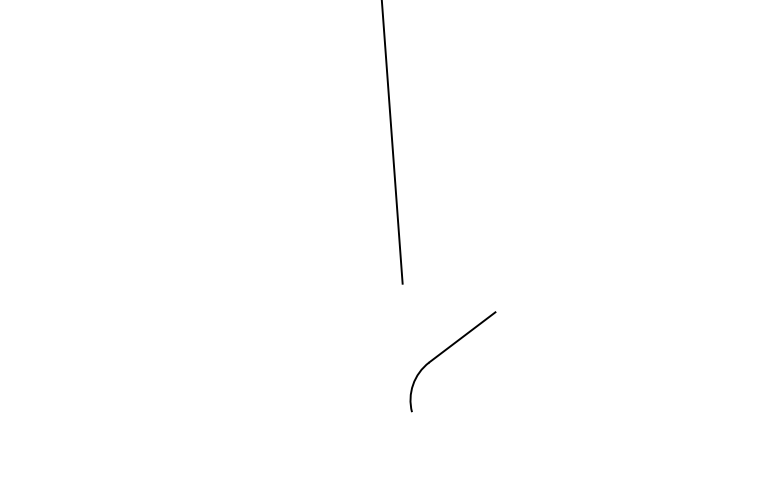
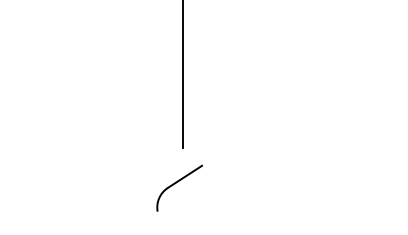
part: (452, 359) -> (179, 187), moved

